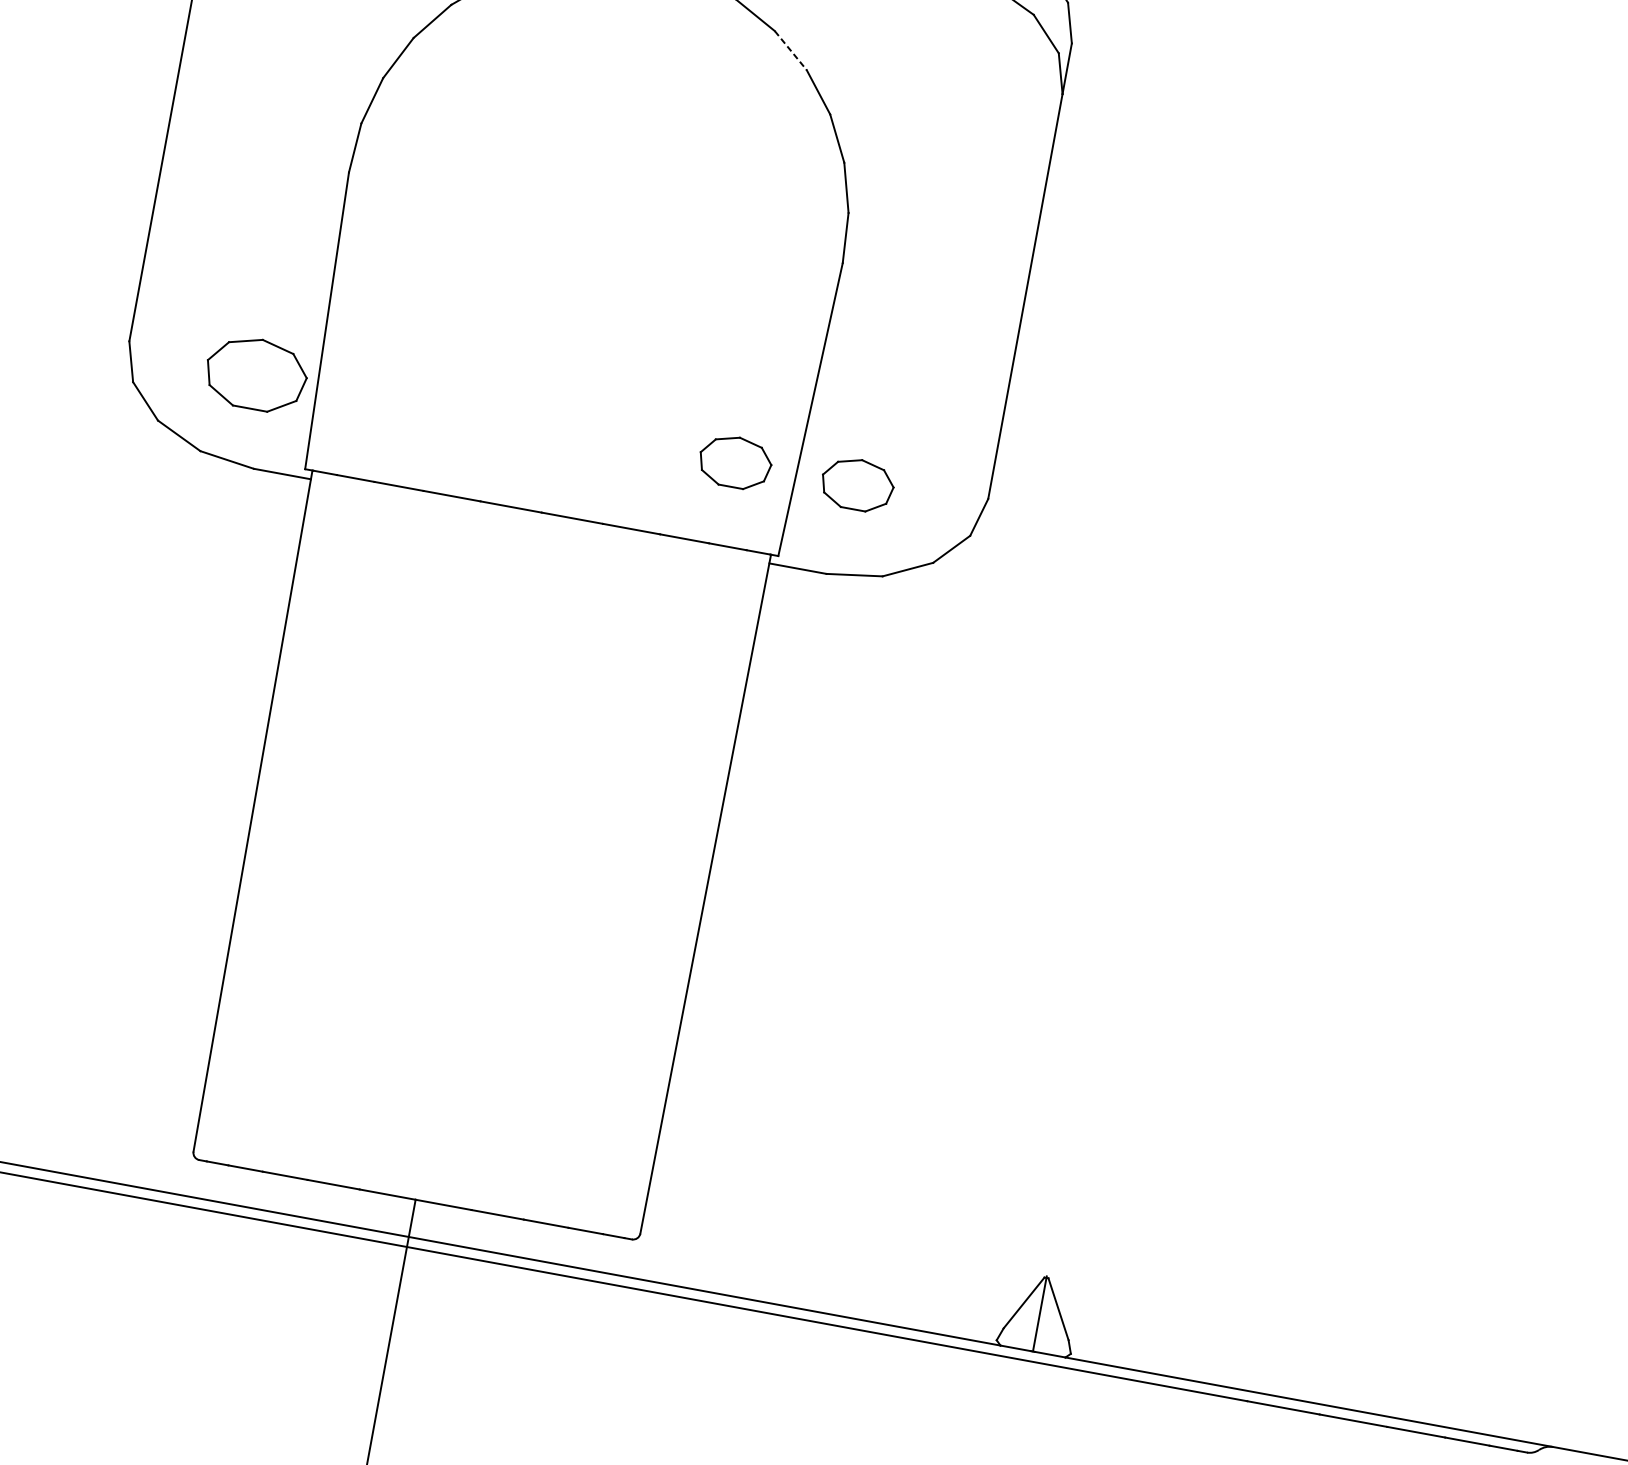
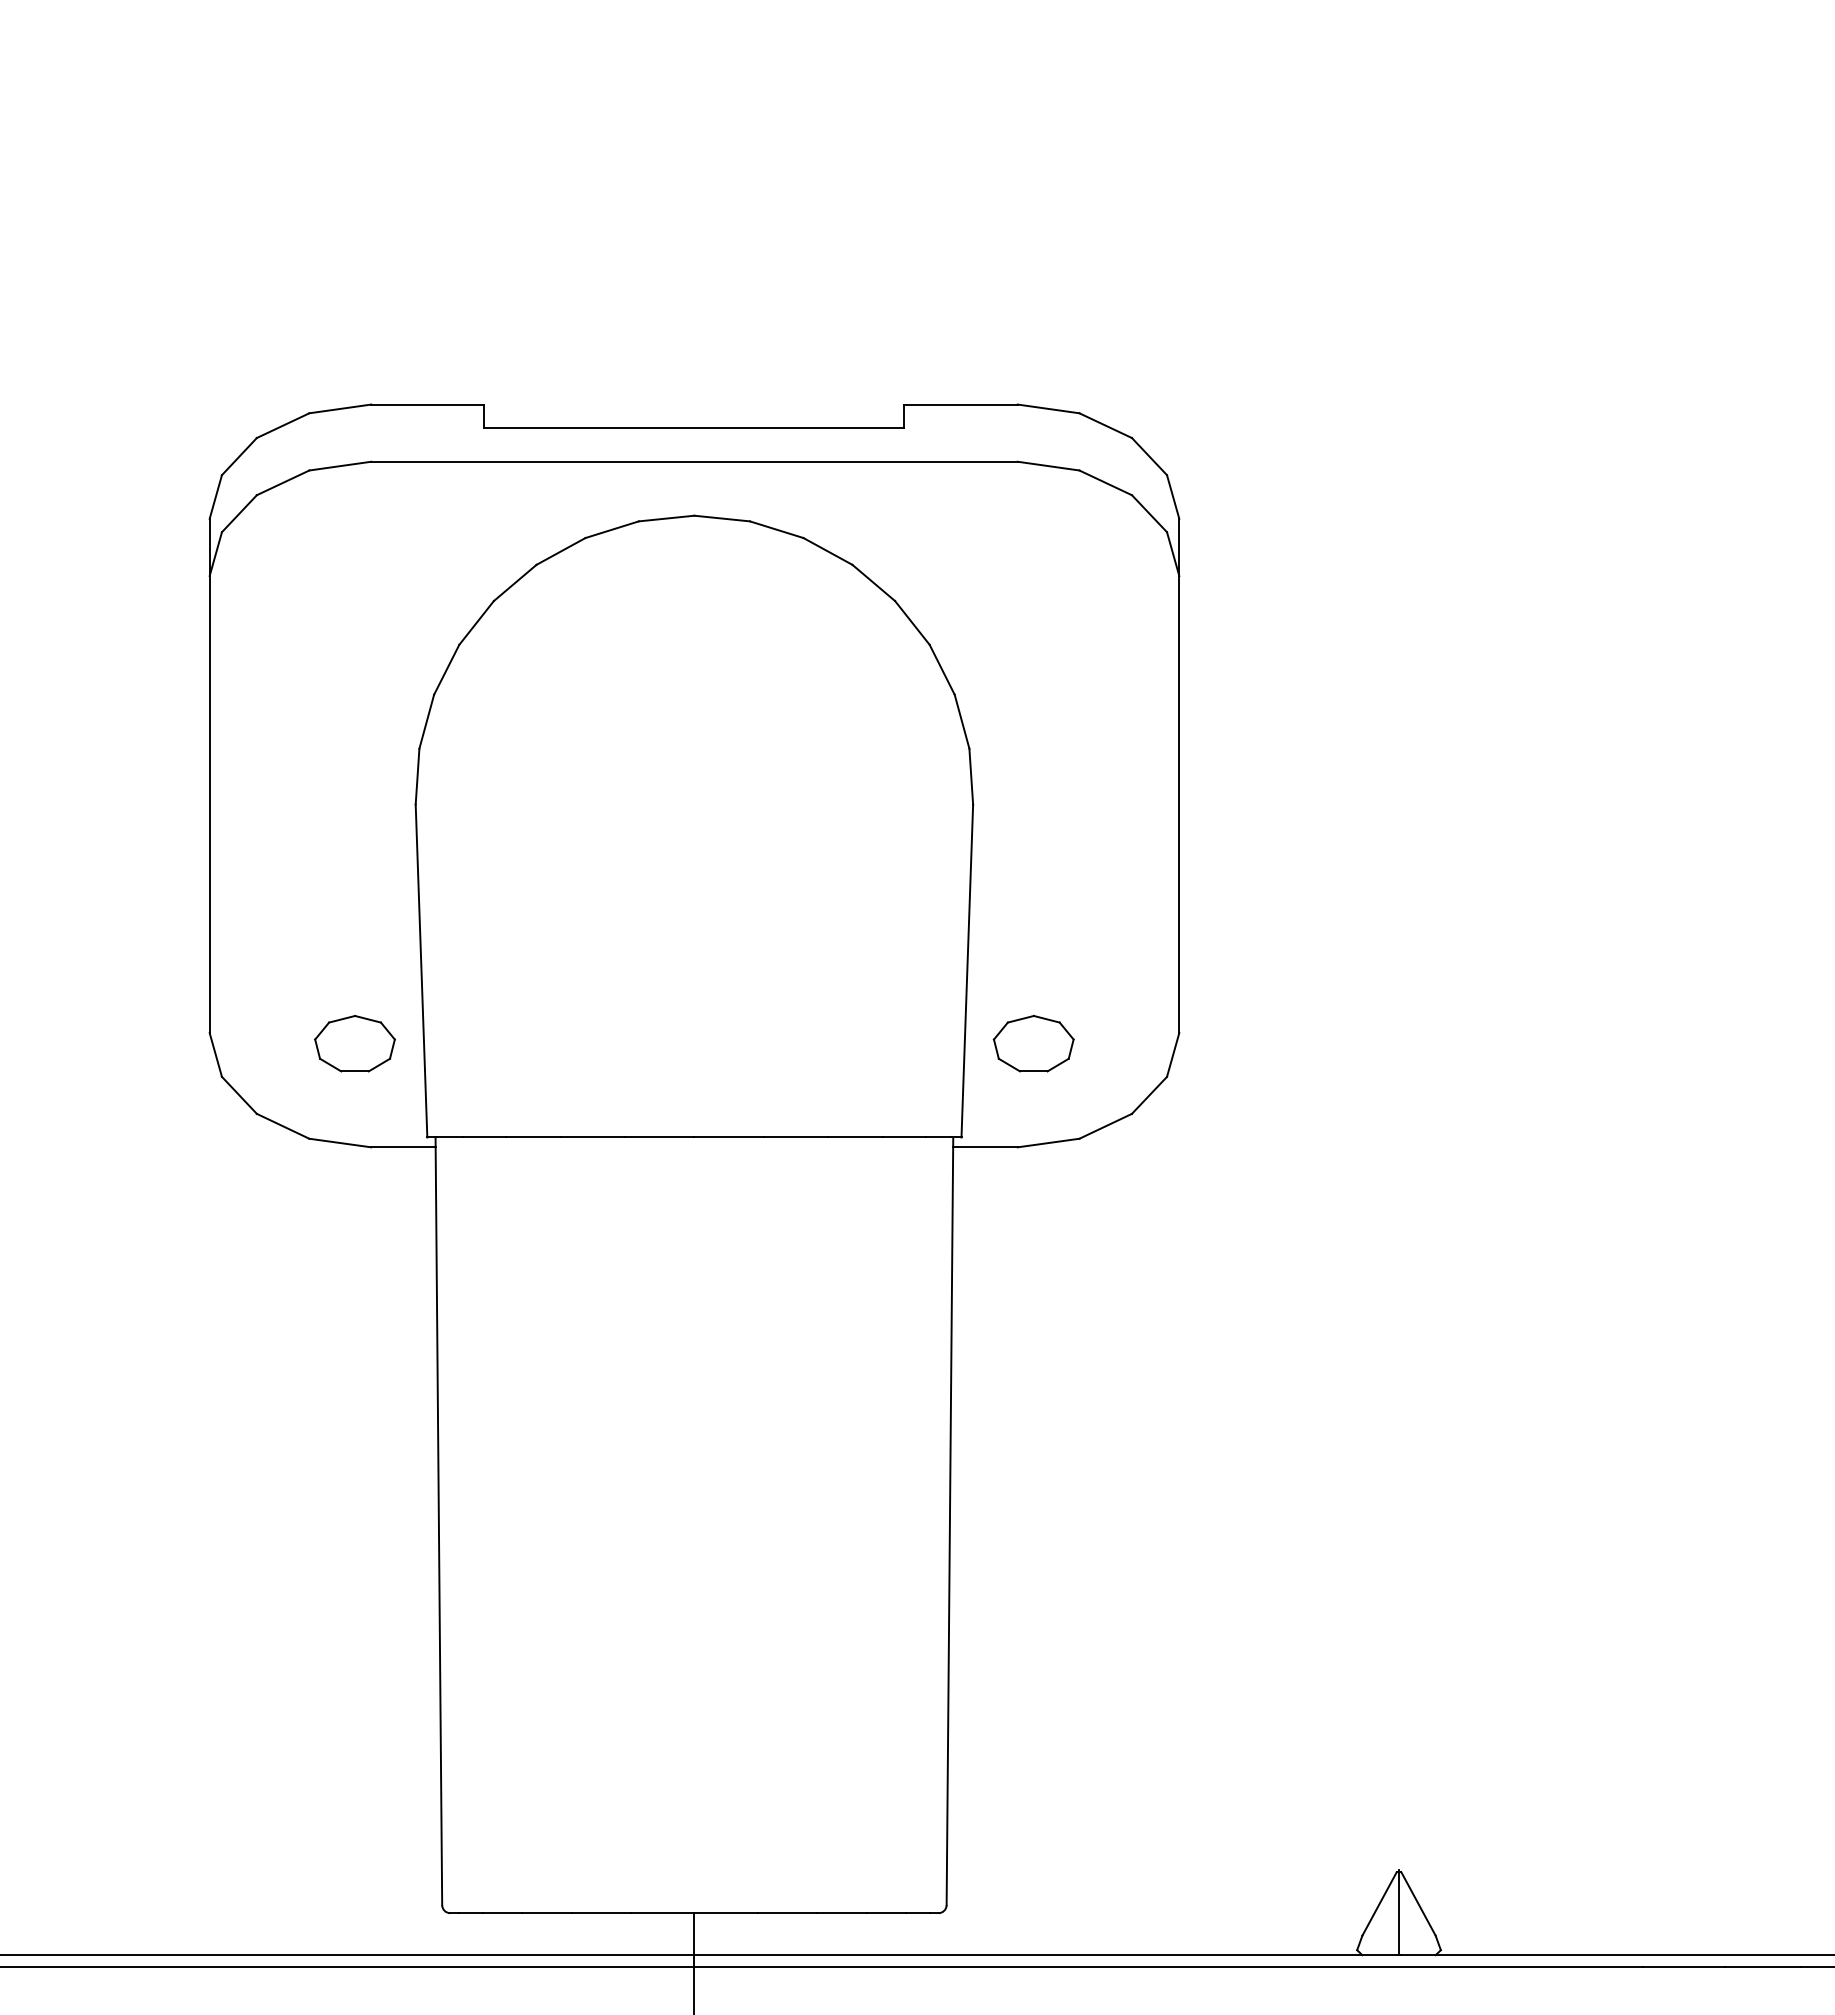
line: (790, 50) -> (873, 582), dashed -> solid
part: (255, 374) -> (354, 1043), size x0.71
part: (735, 462) -> (895, 1043), removed

